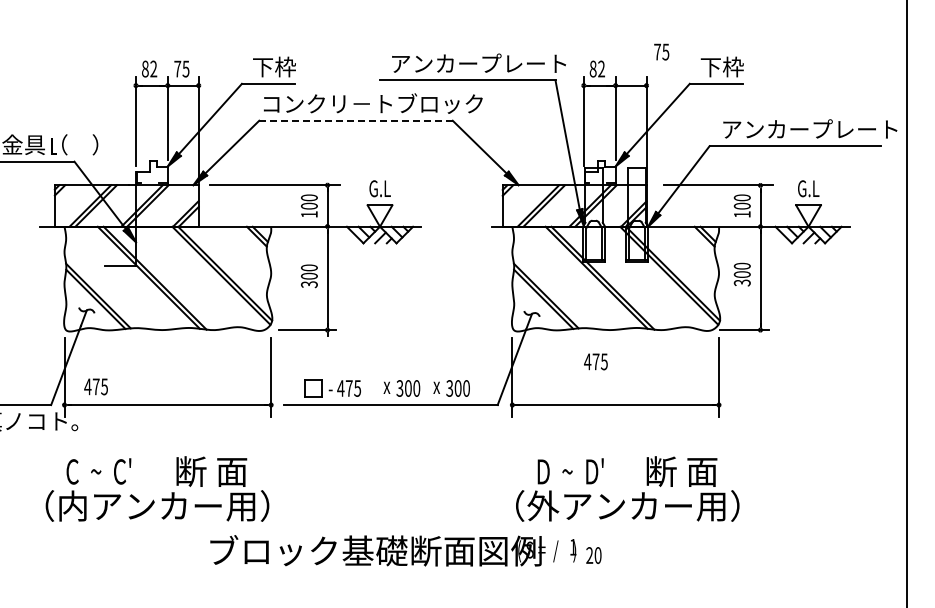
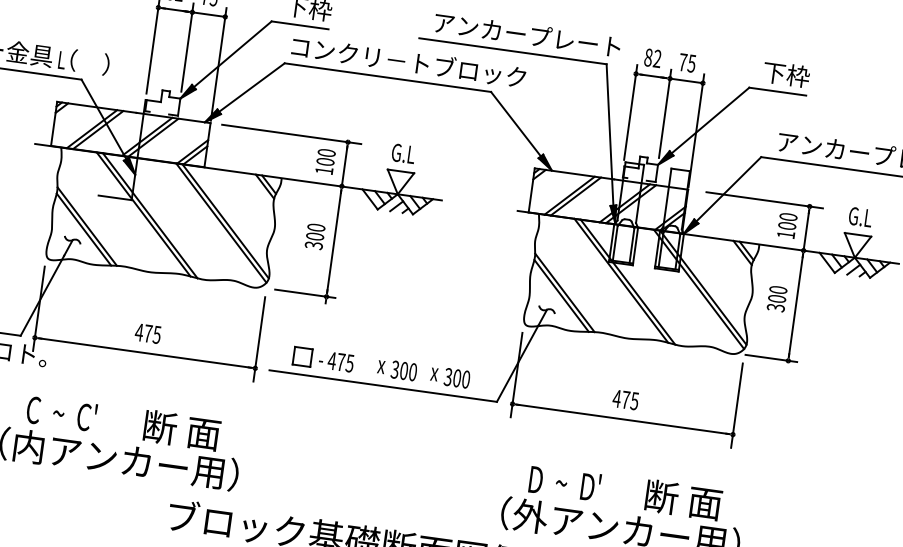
text: (661, 51) -> (687, 62), moved
line: (356, 120) -> (388, 77), dashed -> solid
text: (595, 361) -> (625, 399), moved
text: (95, 386) -> (147, 333), moved

